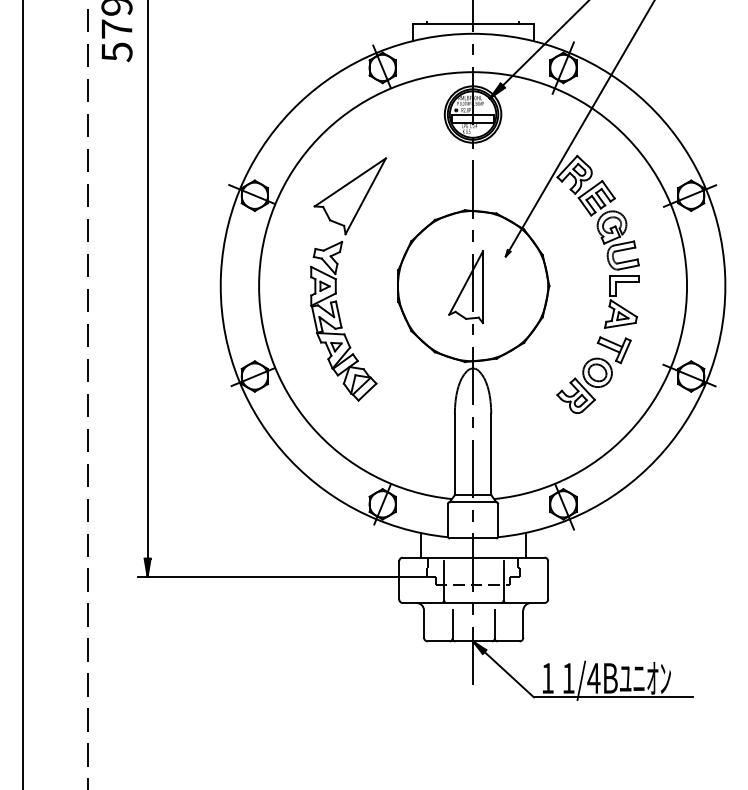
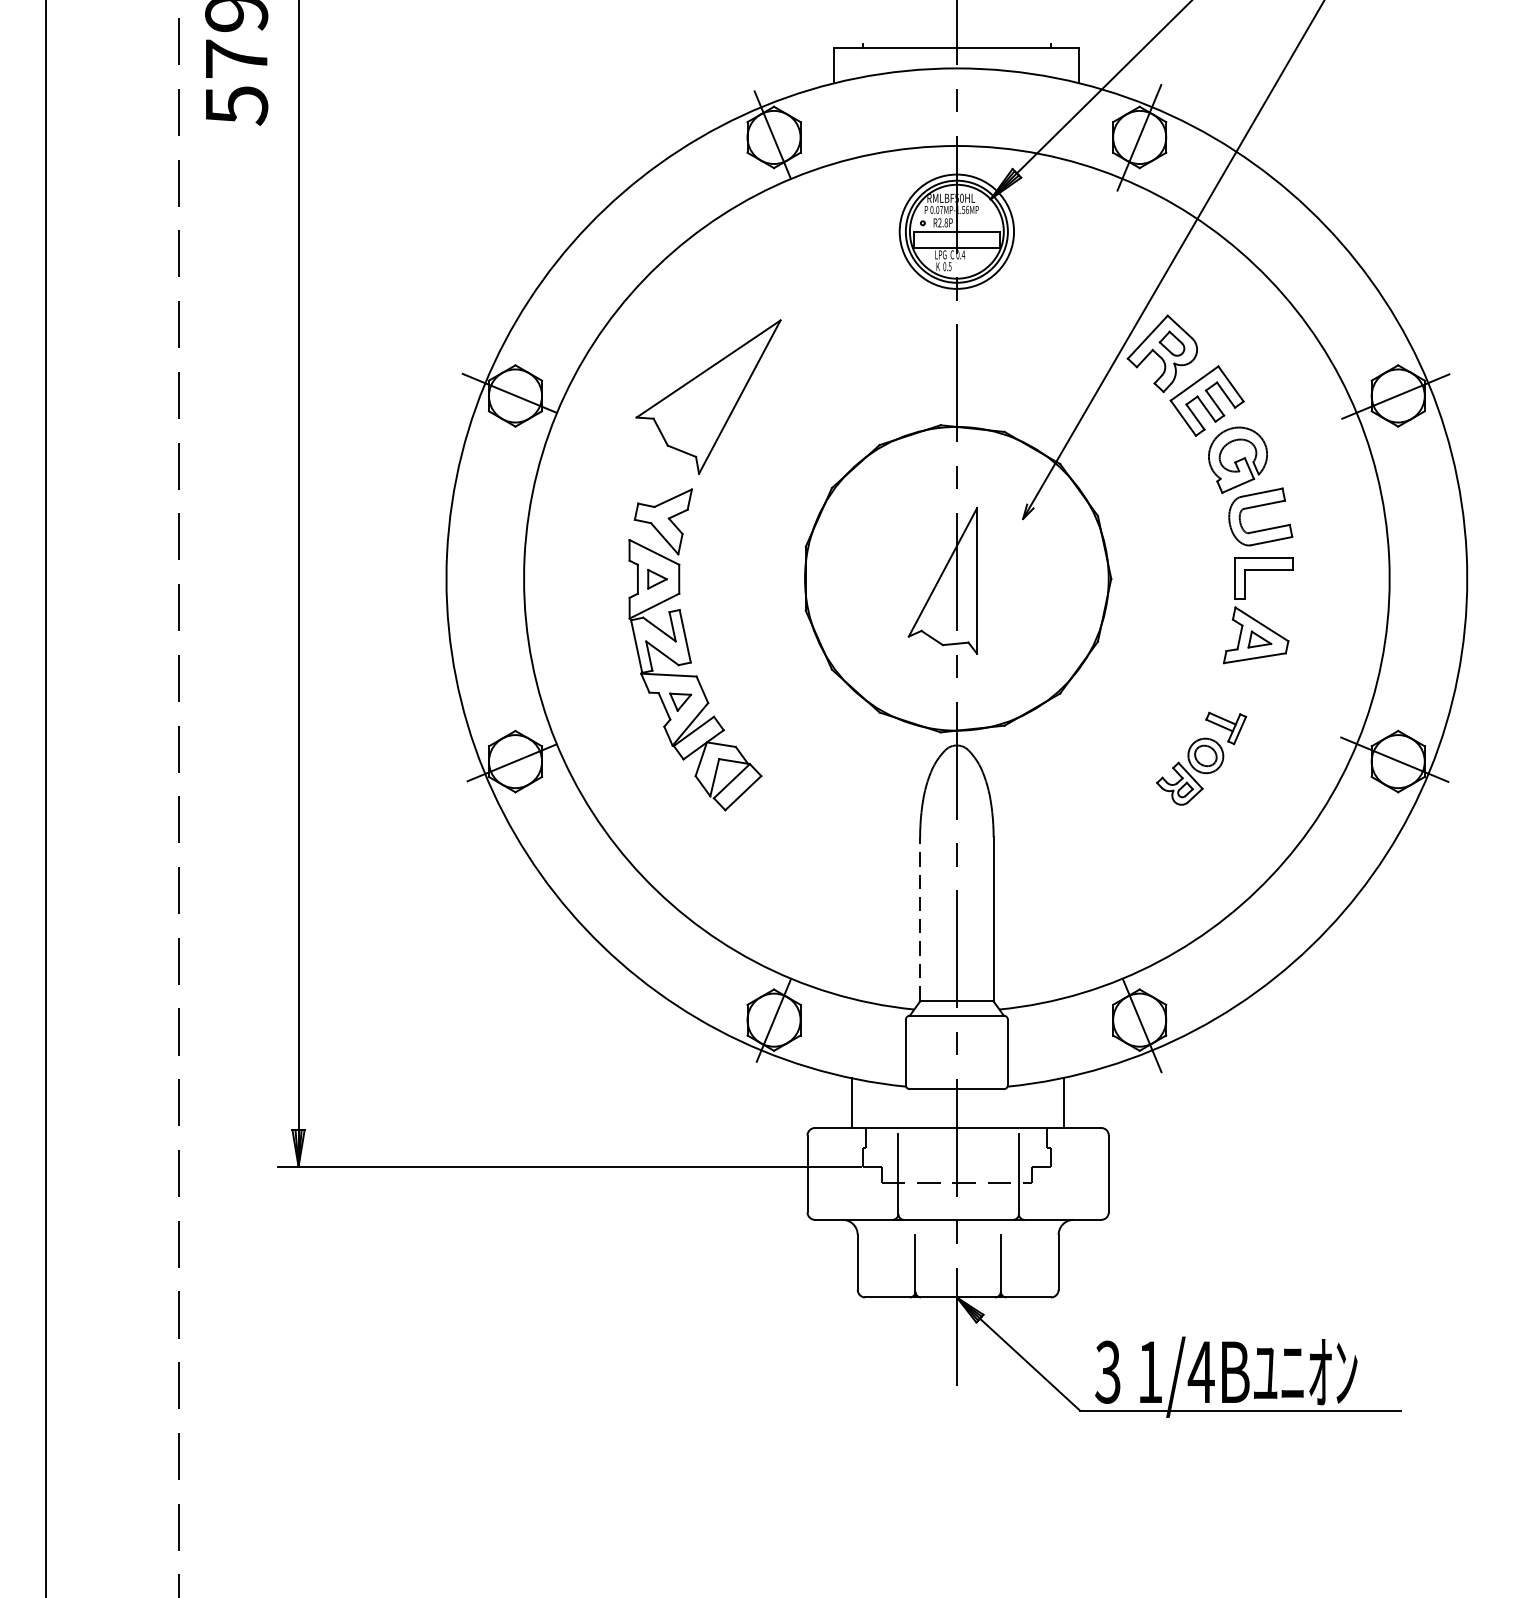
part: (593, 374) -> (1200, 757), size x0.6
line: (454, 453) -> (919, 917), solid -> dashed
text: (547, 677) -> (1107, 1370), 1 -> 3

